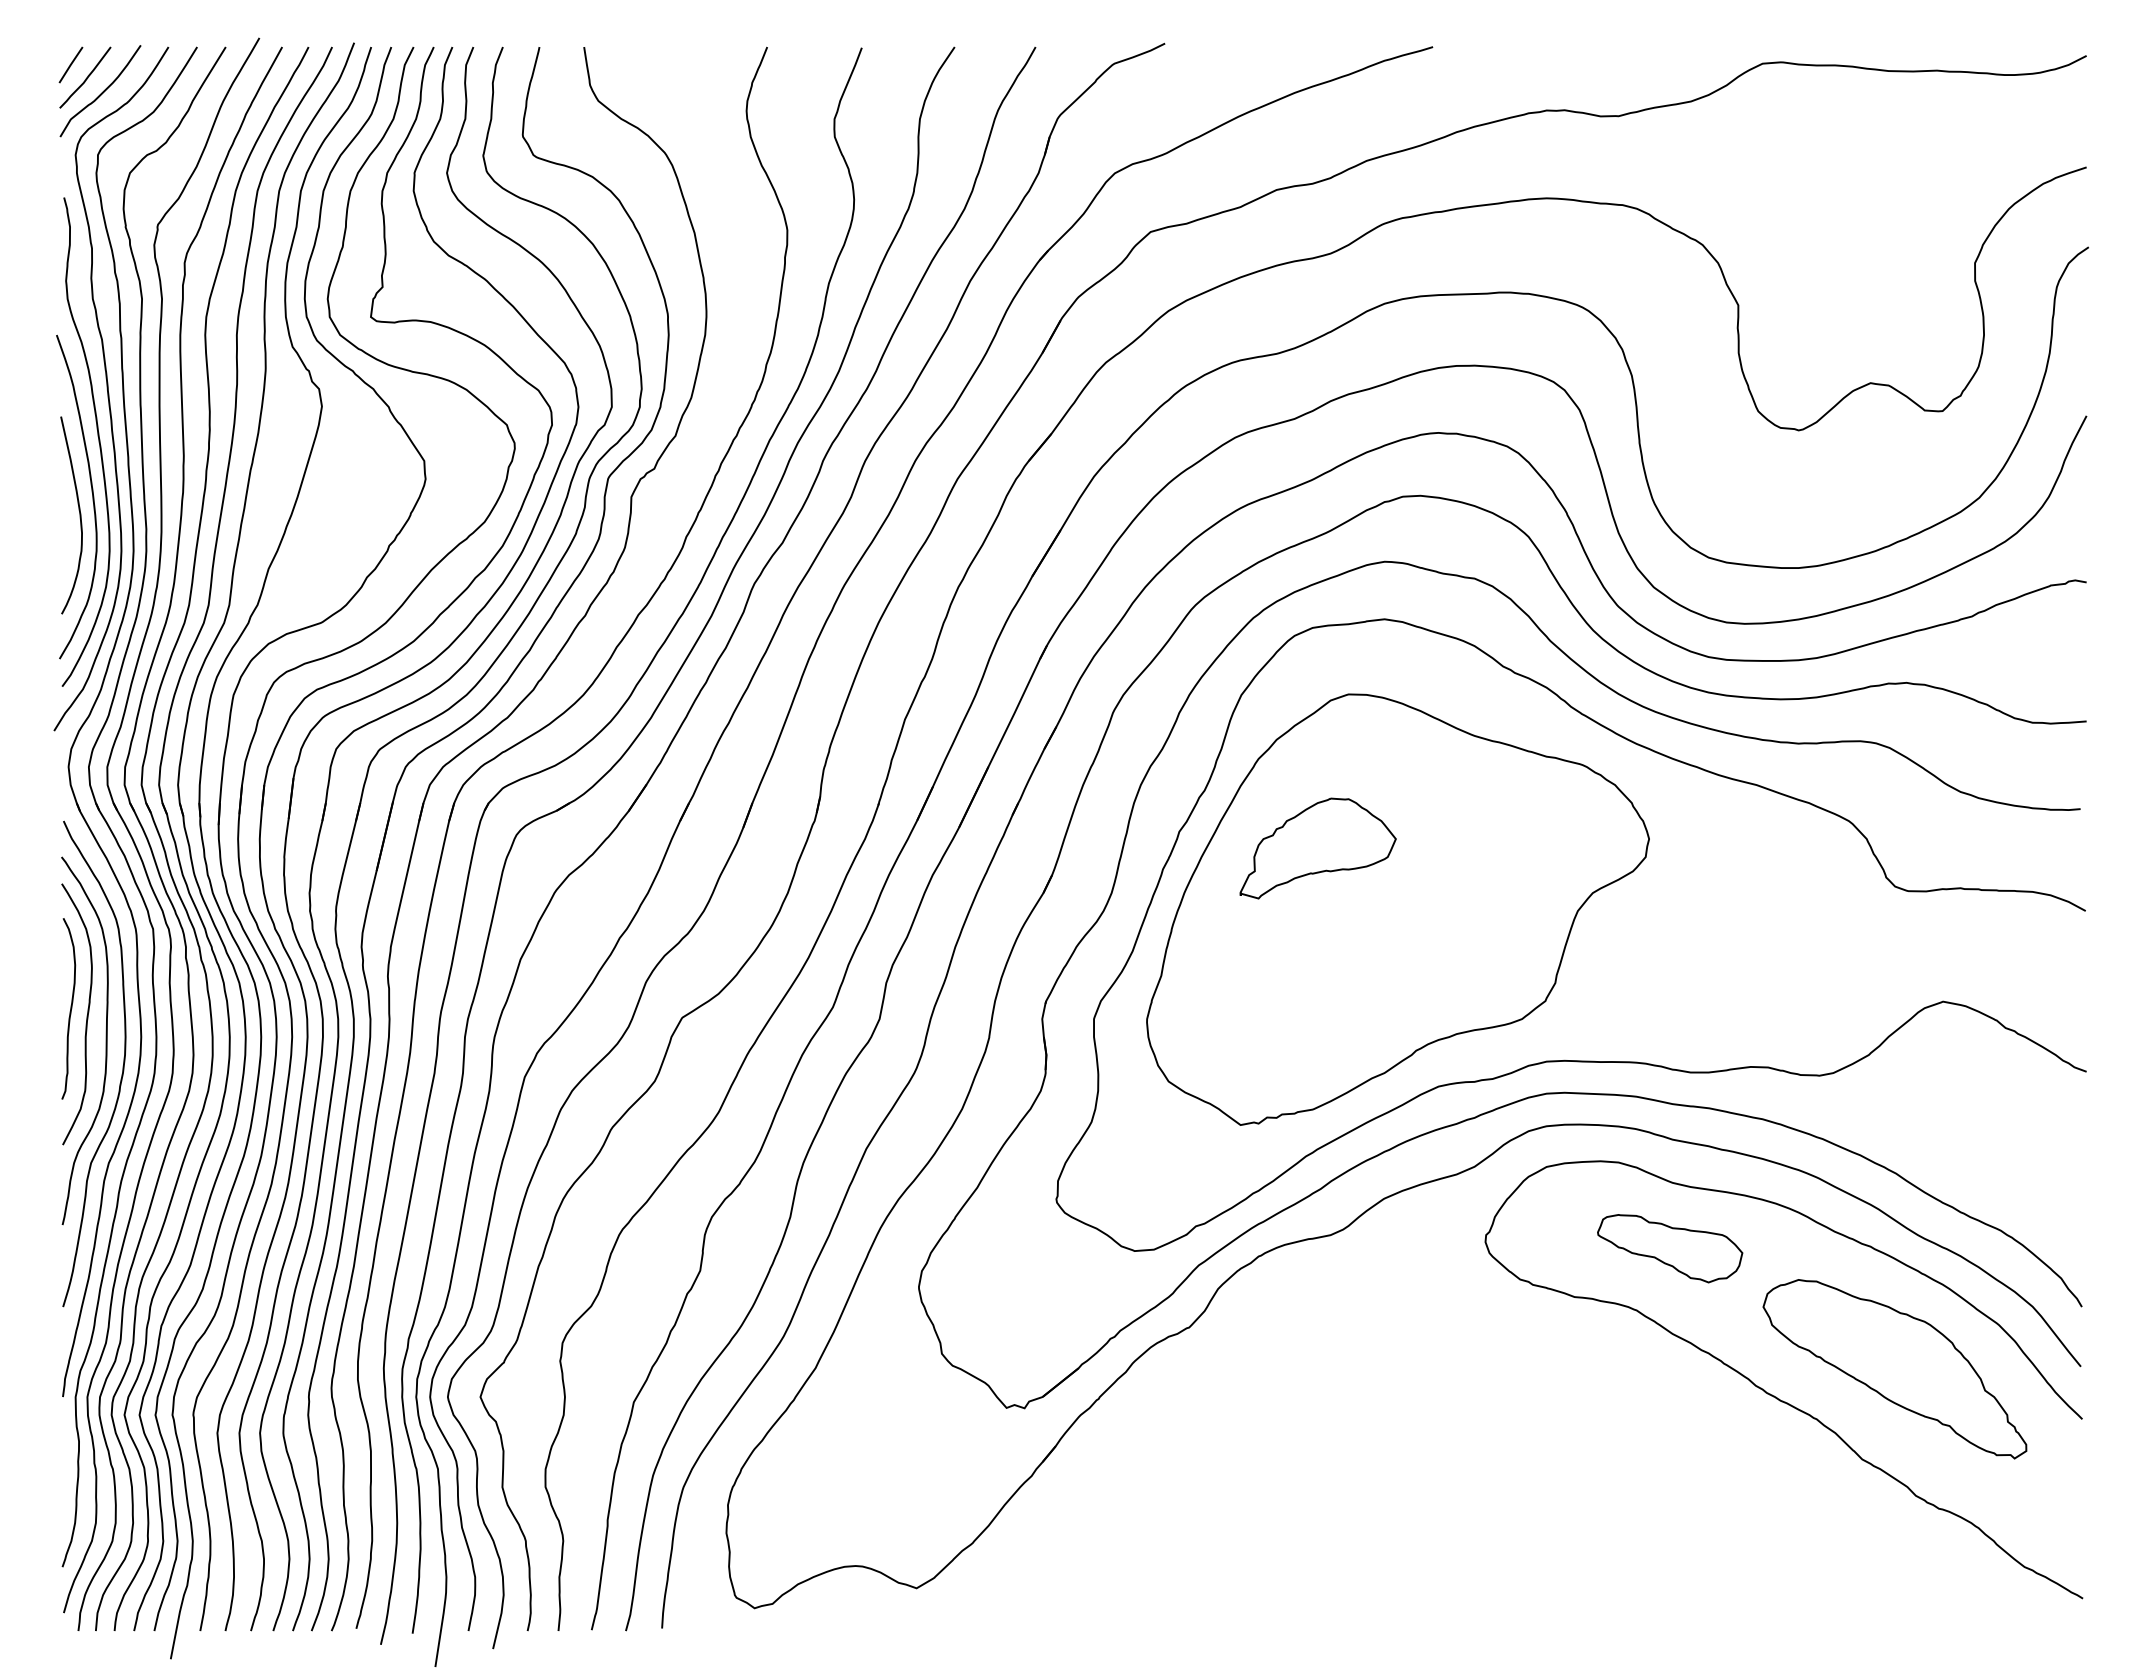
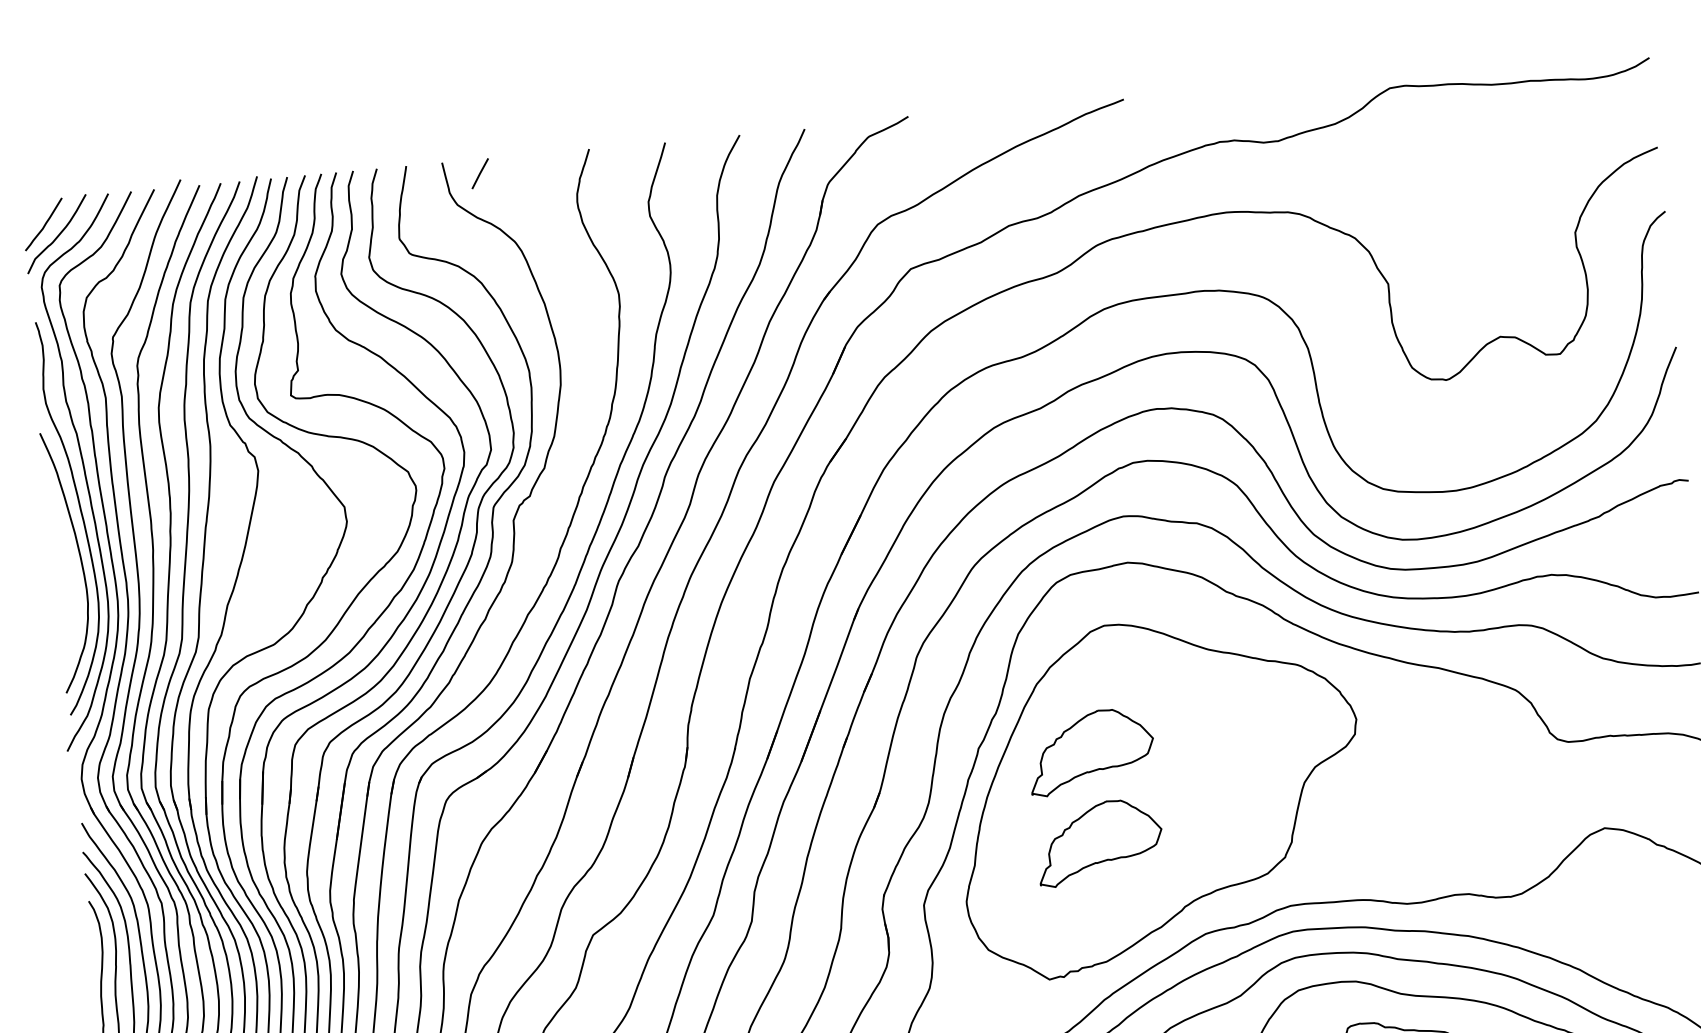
line: (70, 64) -> (479, 173), moved
curve: (79, 515) -> (71, 576), removed
part: (1317, 961) -> (1099, 842), added

